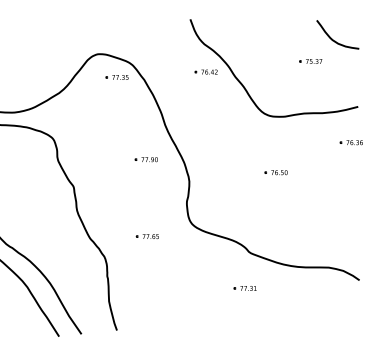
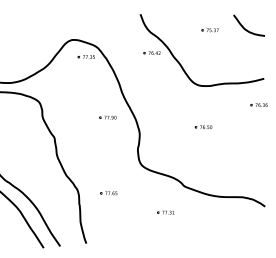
part: (309, 61) -> (209, 30), moved
part: (146, 236) -> (108, 193), moved
part: (244, 288) -> (165, 212), moved

